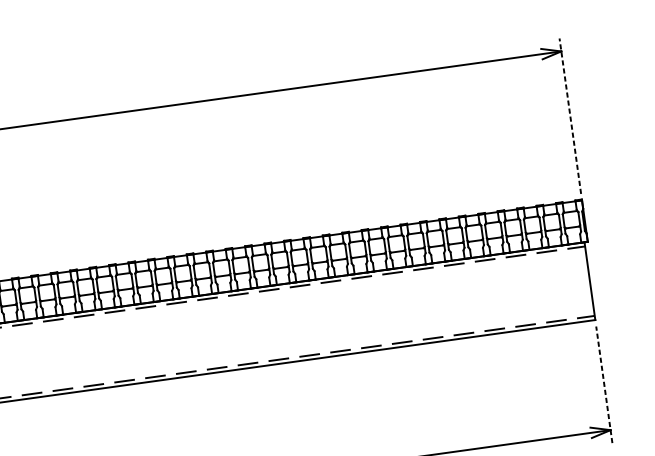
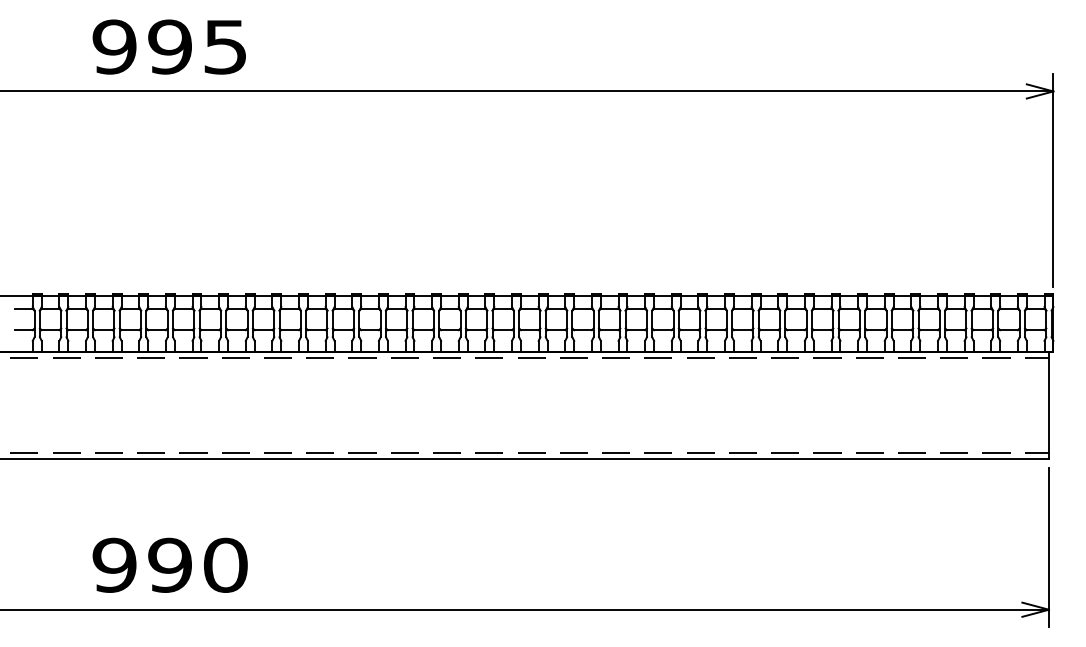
line: (570, 115) -> (1053, 179), dashed -> solid
line: (603, 384) -> (1048, 547), dashed -> solid

